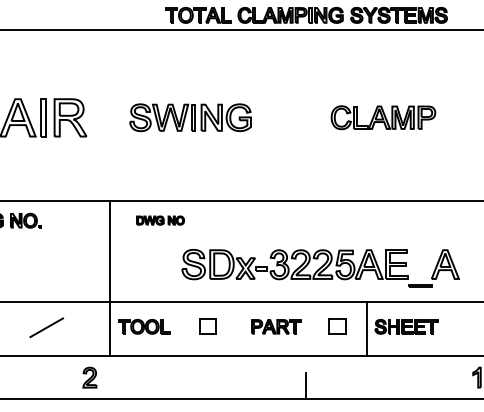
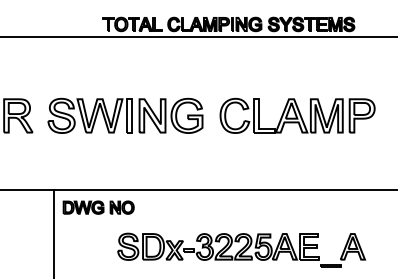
part: (190, 117) -> (125, 115), size x1.43
part: (383, 117) -> (297, 115), size x1.67
part: (160, 220) -> (98, 207), size x1.67

